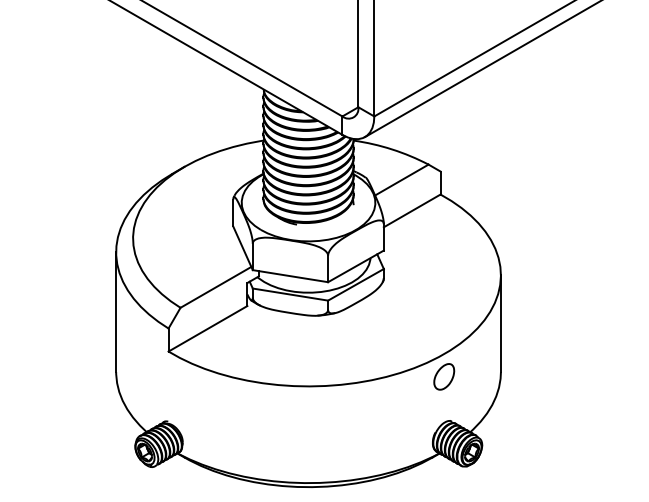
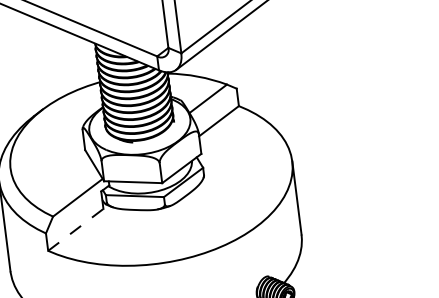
line: (208, 328) -> (76, 229), solid -> dashed
part: (444, 376) -> (259, 243), removed

